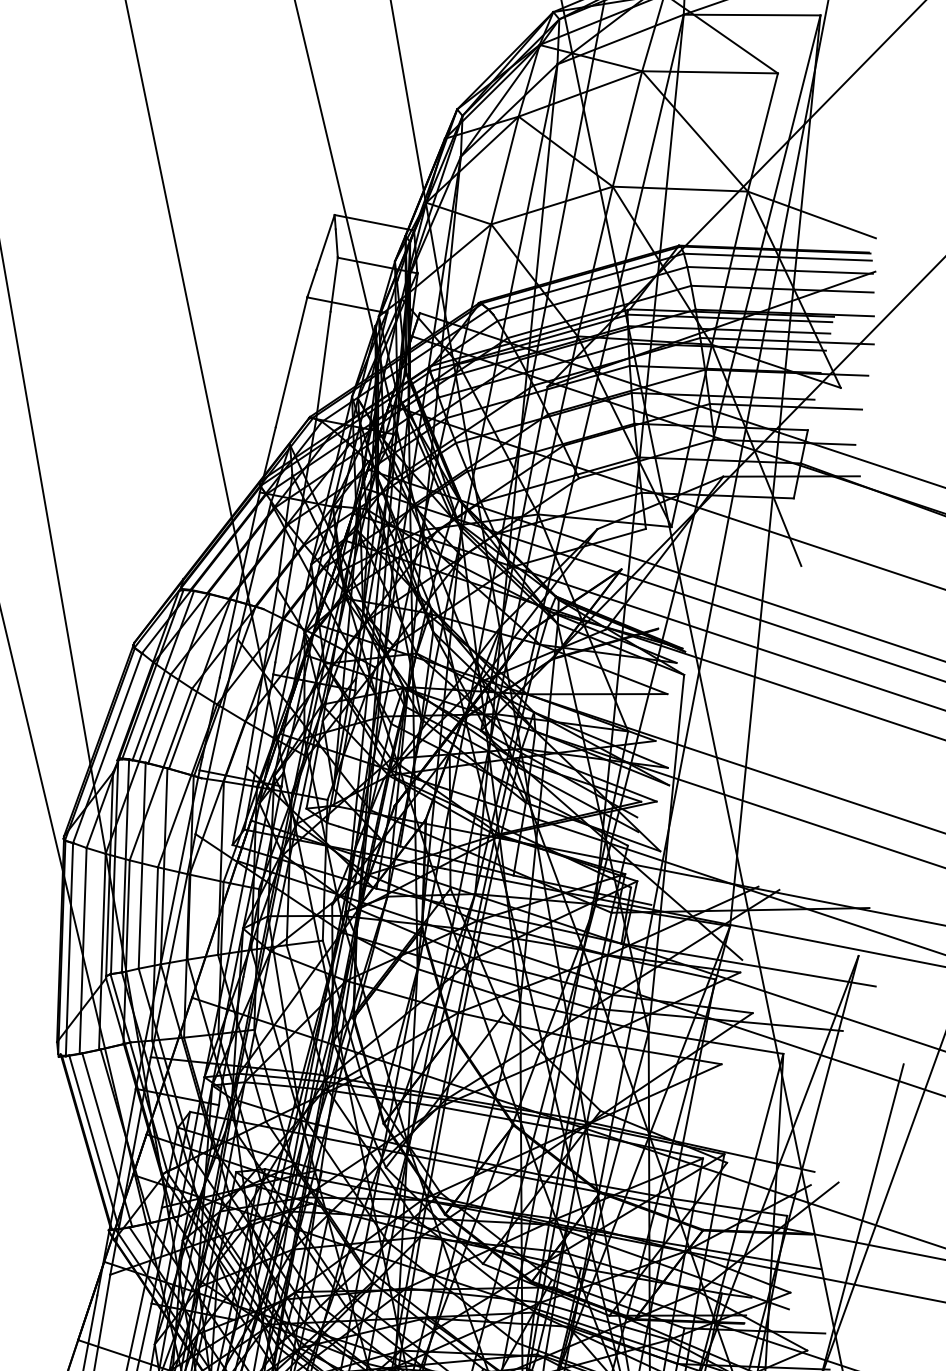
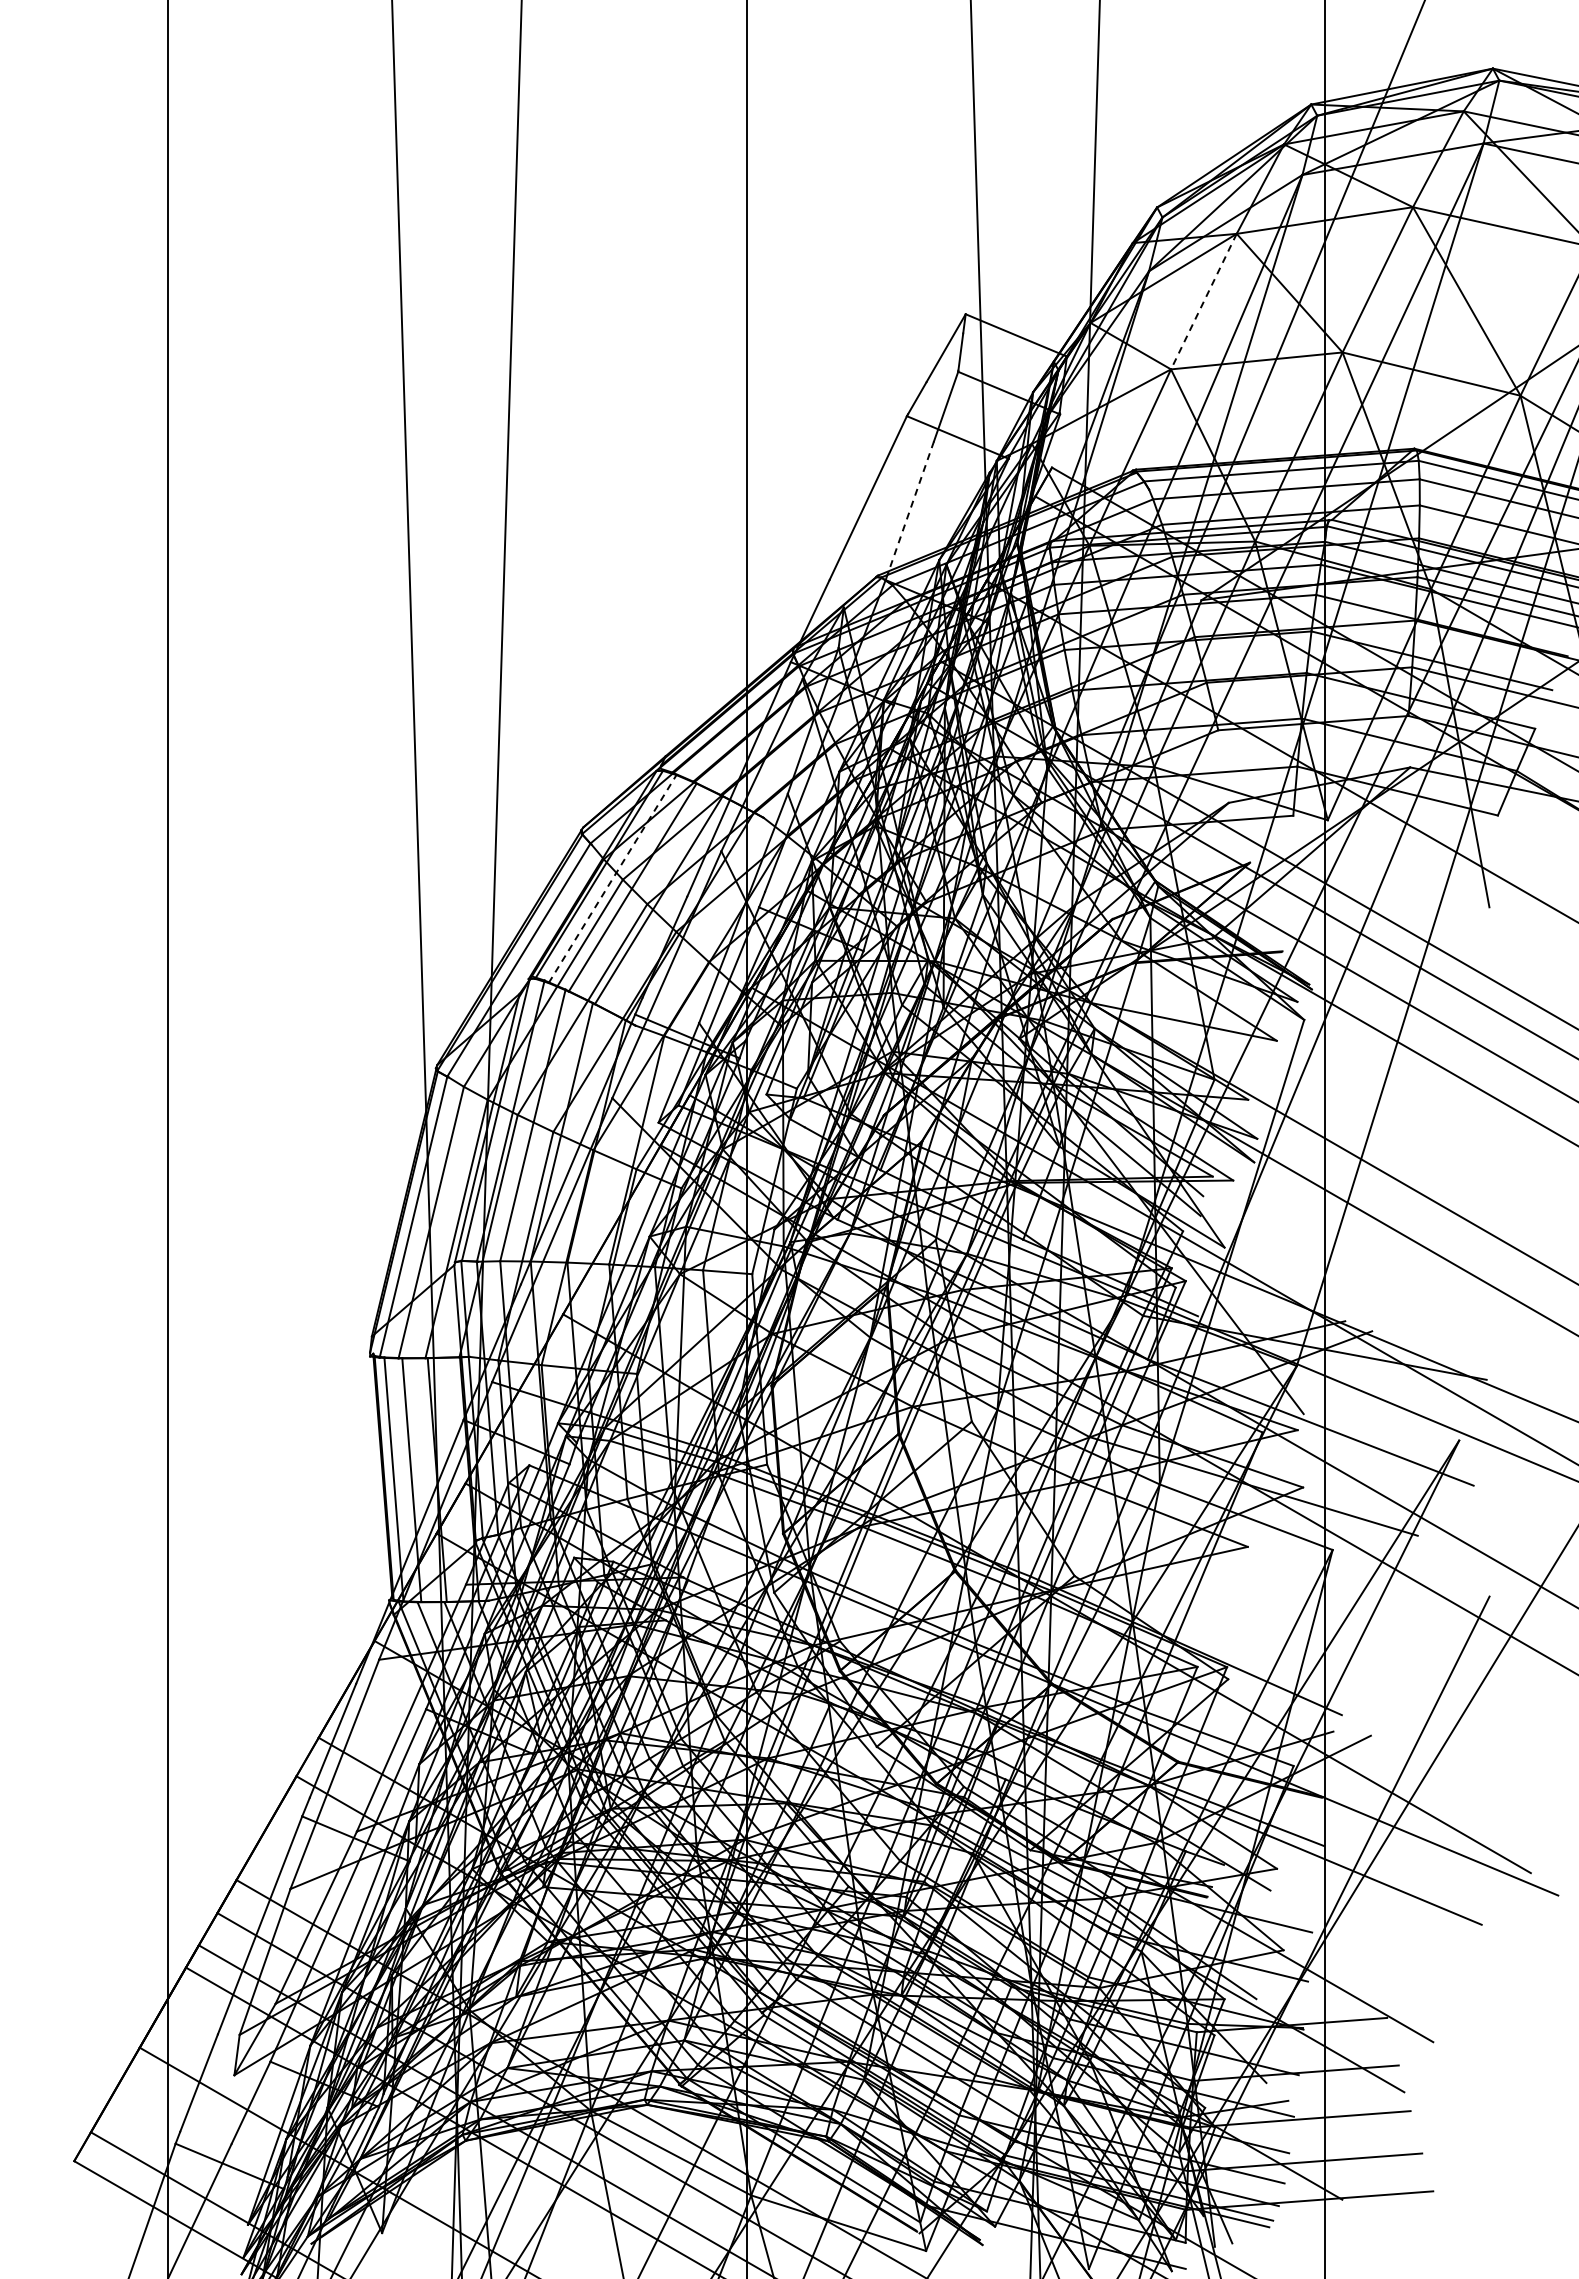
line: (504, 171) -> (1203, 302), solid -> dashed
line: (323, 362) -> (910, 507), solid -> dashed
line: (163, 675) -> (612, 878), solid -> dashed

